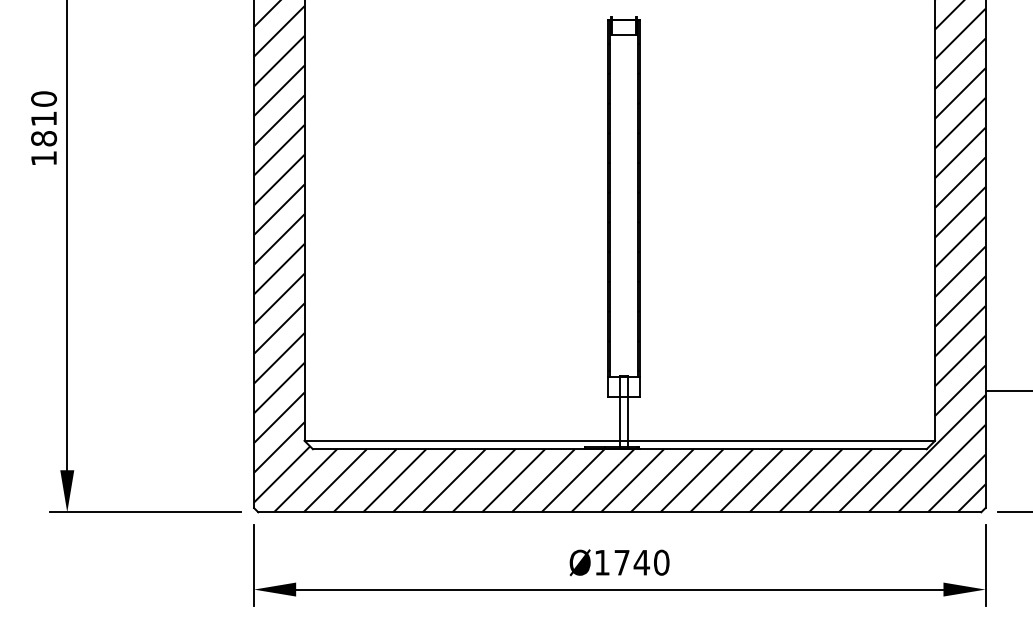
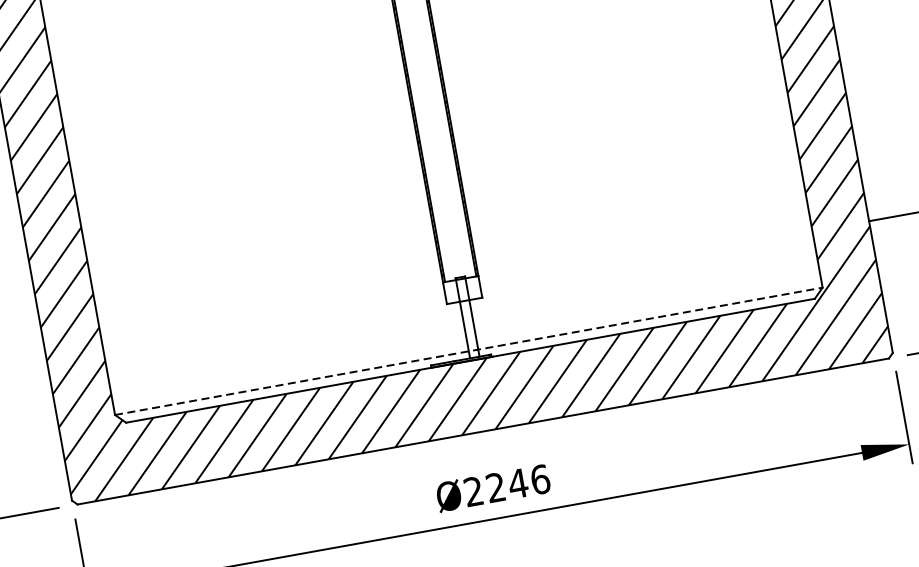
line: (620, 440) -> (469, 350), solid -> dashed
text: (631, 562) -> (506, 485), Ø1740 -> Ø2246

